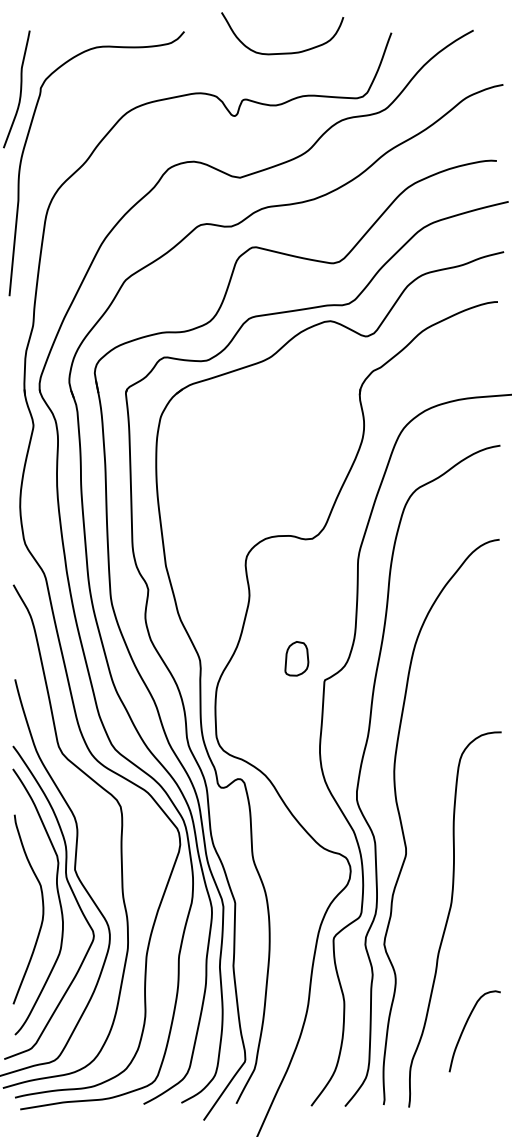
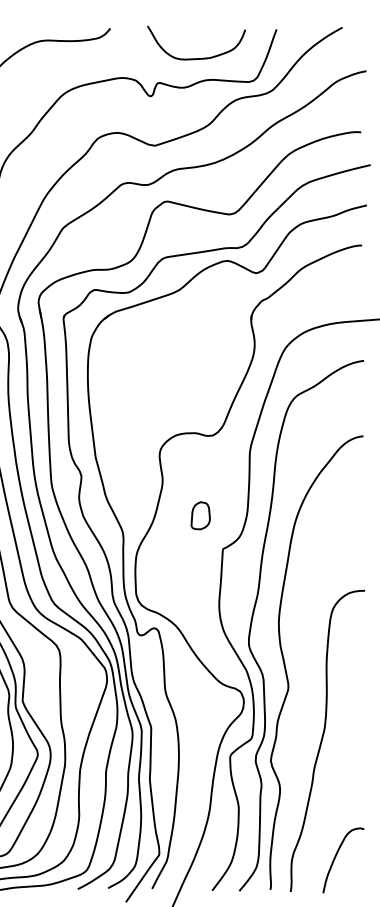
curve: (282, 52) -> (196, 58), moved
part: (296, 658) -> (200, 515), moved
curve: (465, 1027) -> (336, 857), moved

